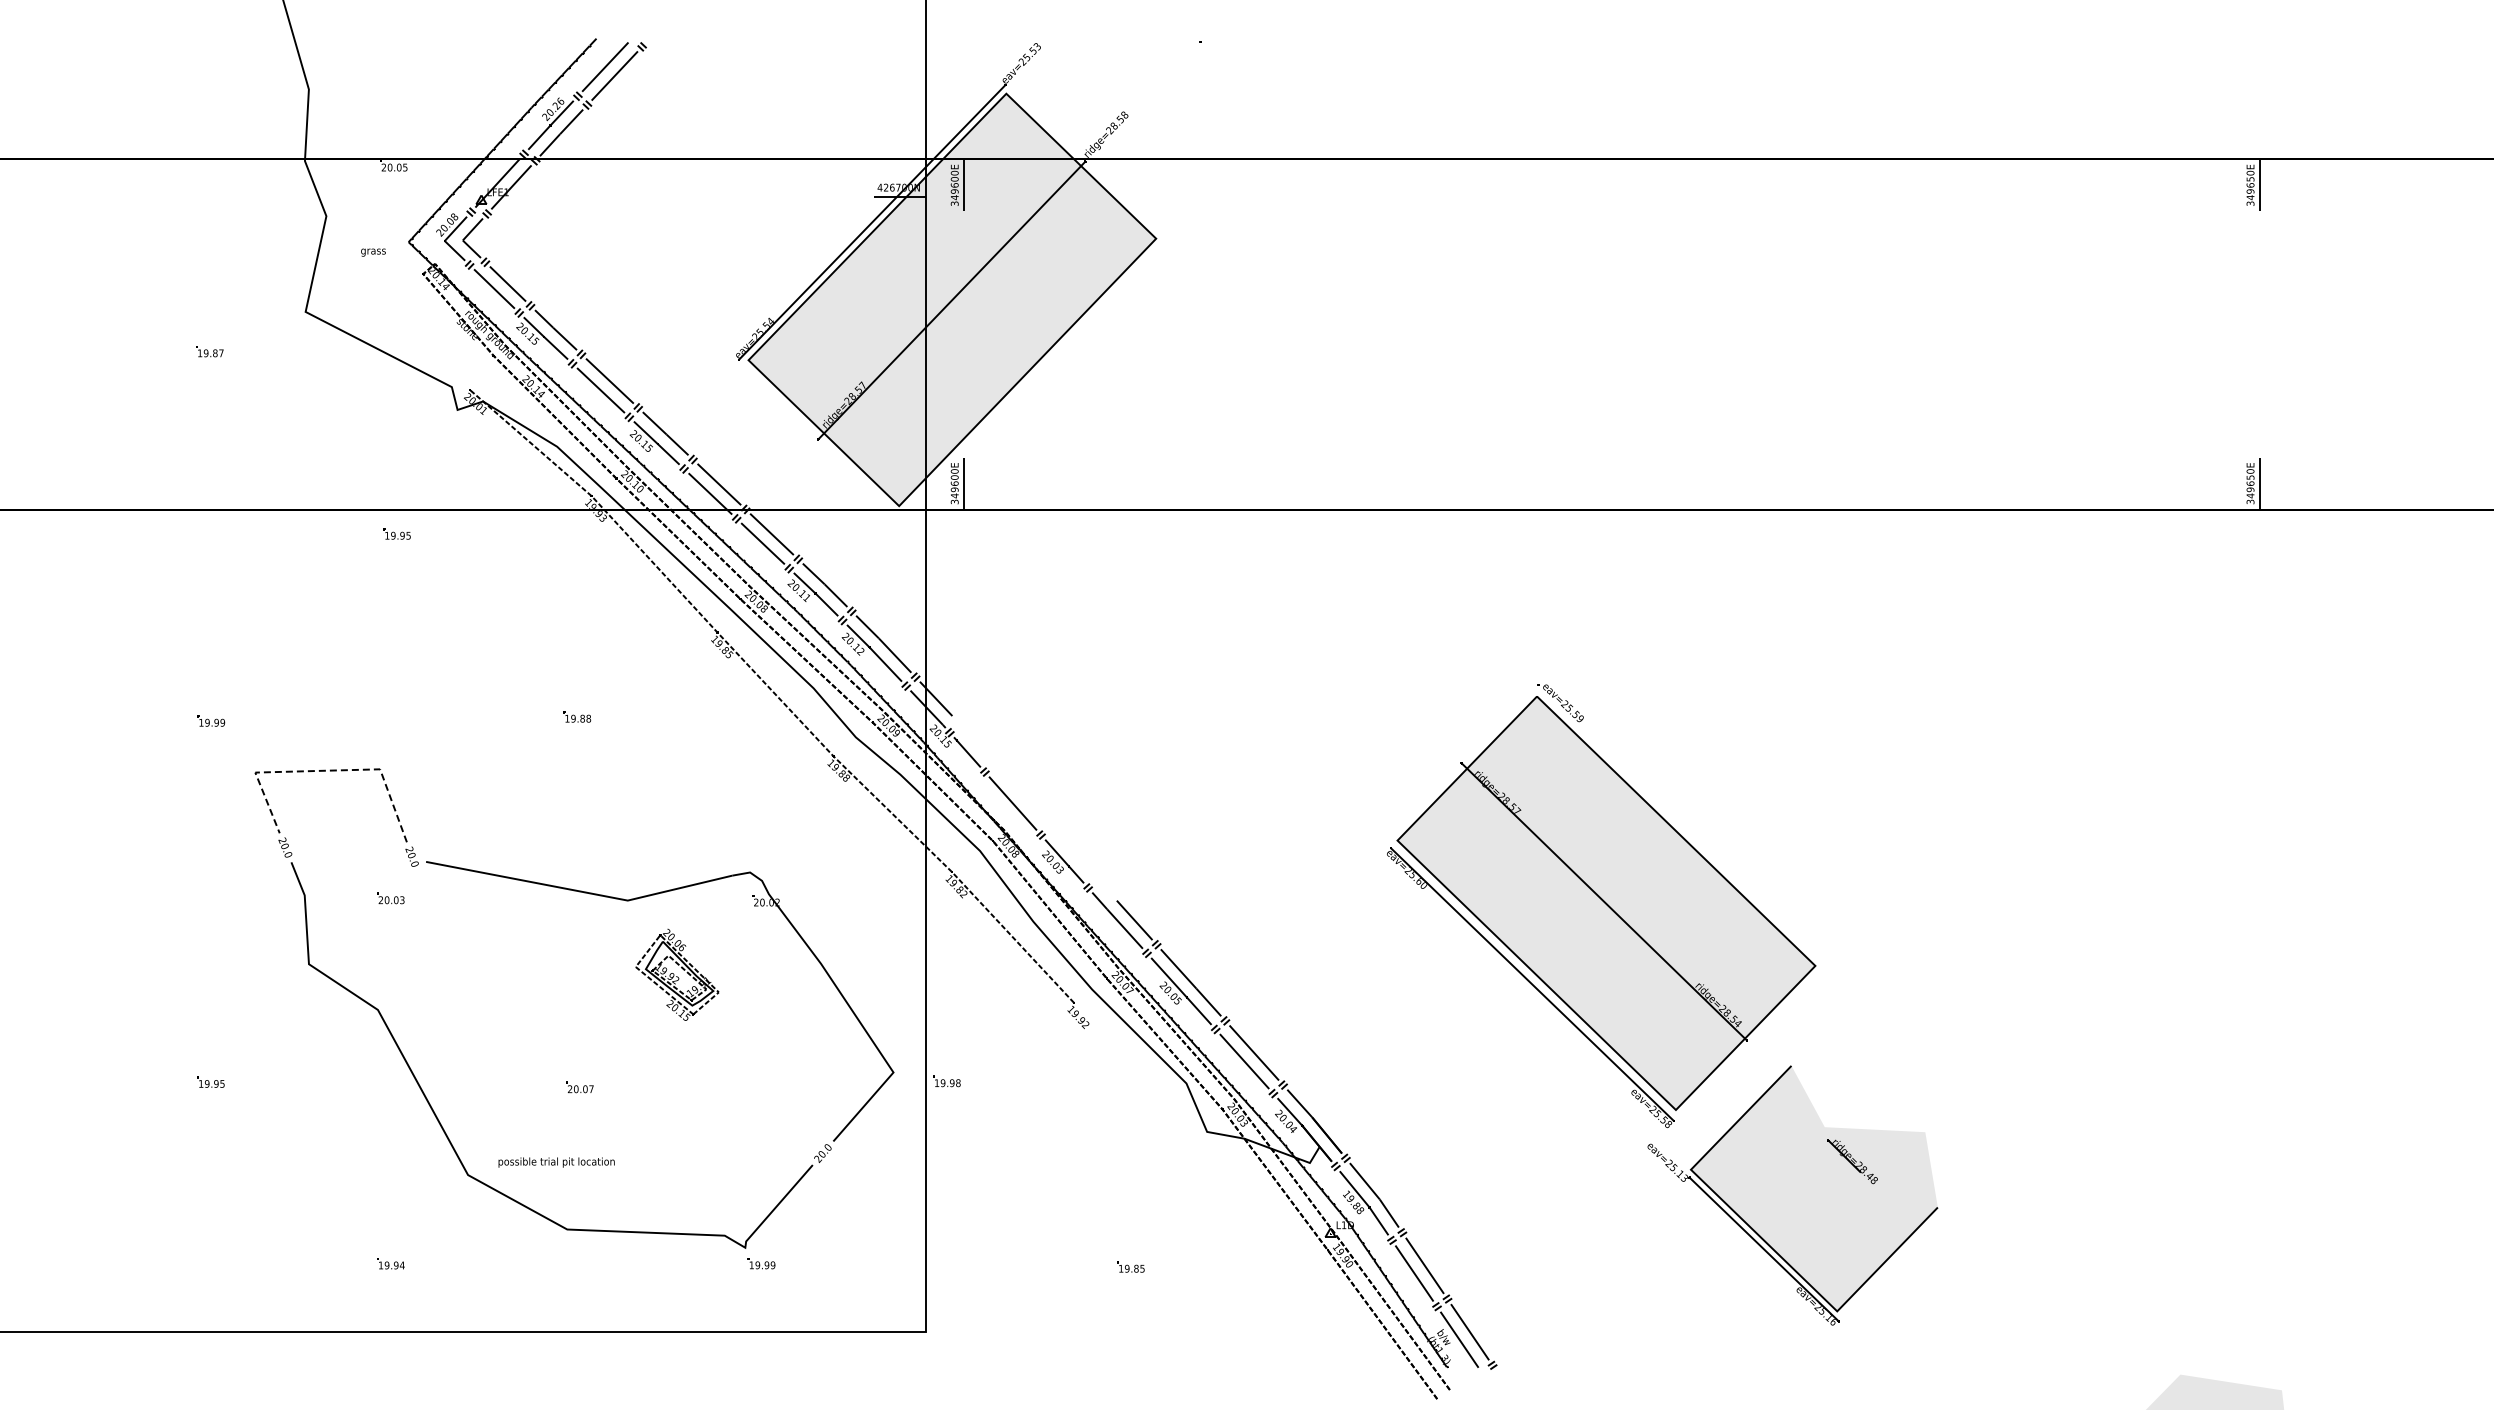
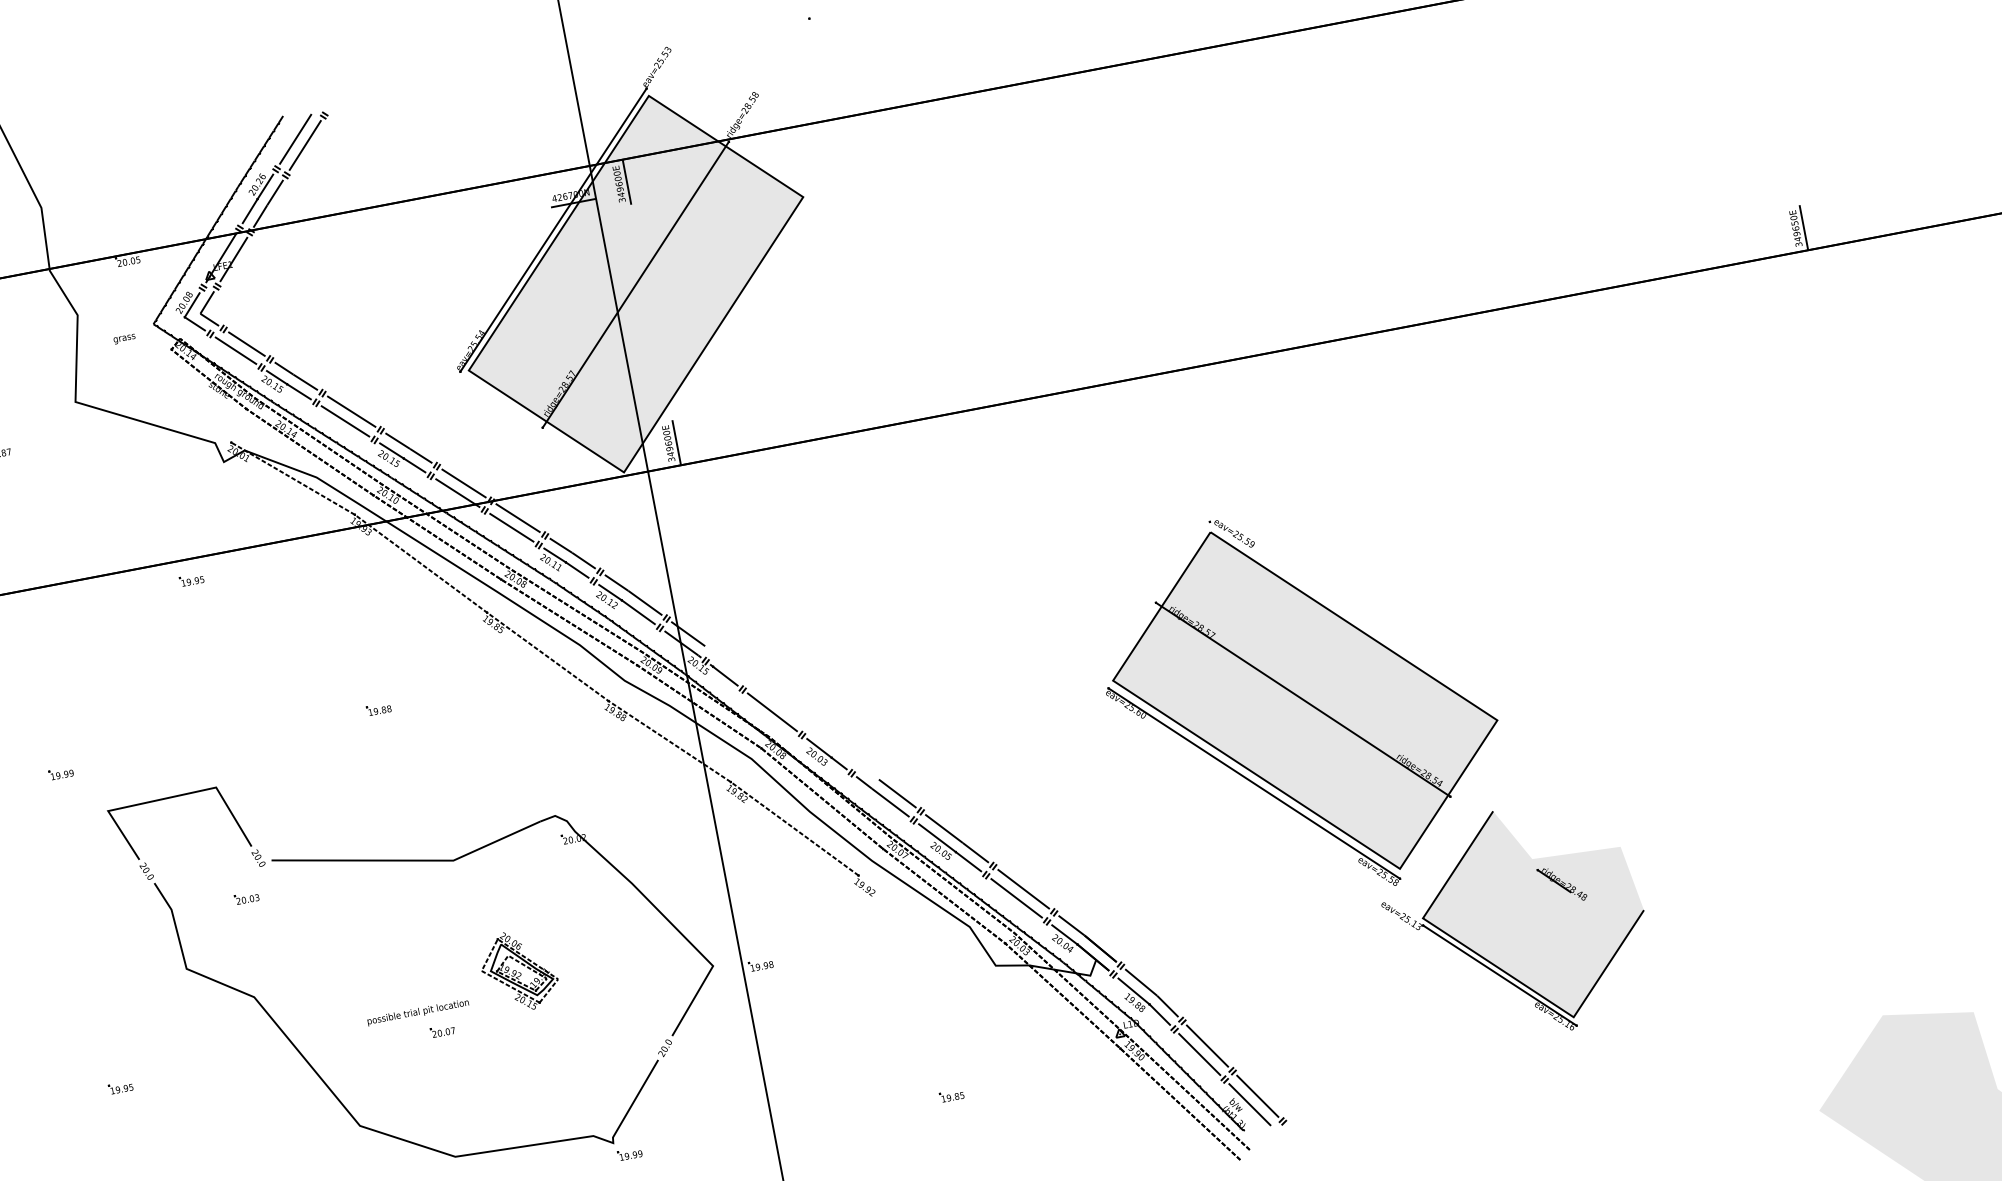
line: (323, 770) -> (167, 797), dashed -> solid
part: (677, 974) -> (519, 970), moved
text: (556, 1162) -> (418, 1012), moved

